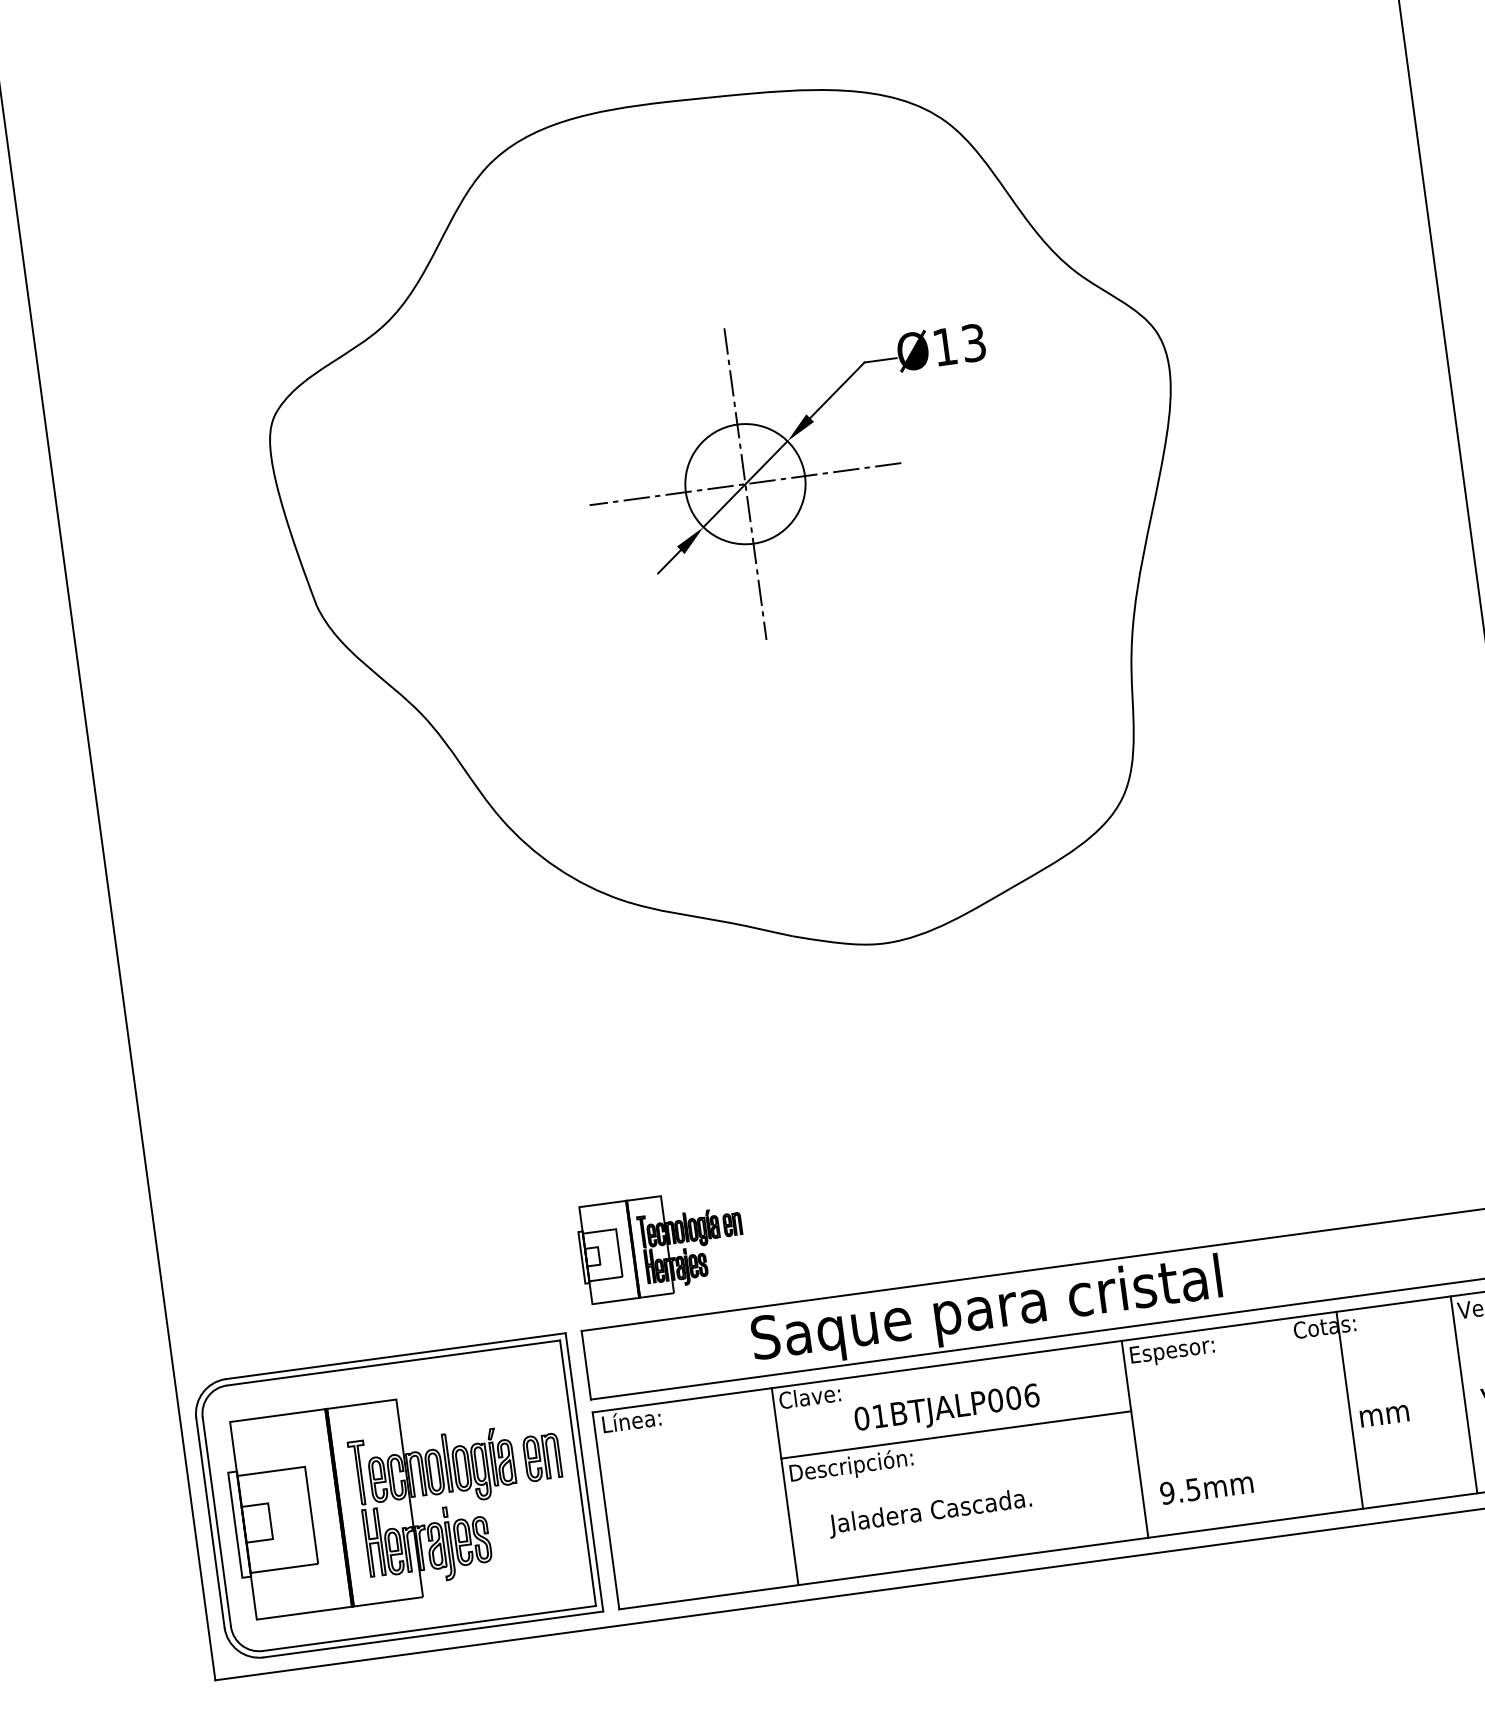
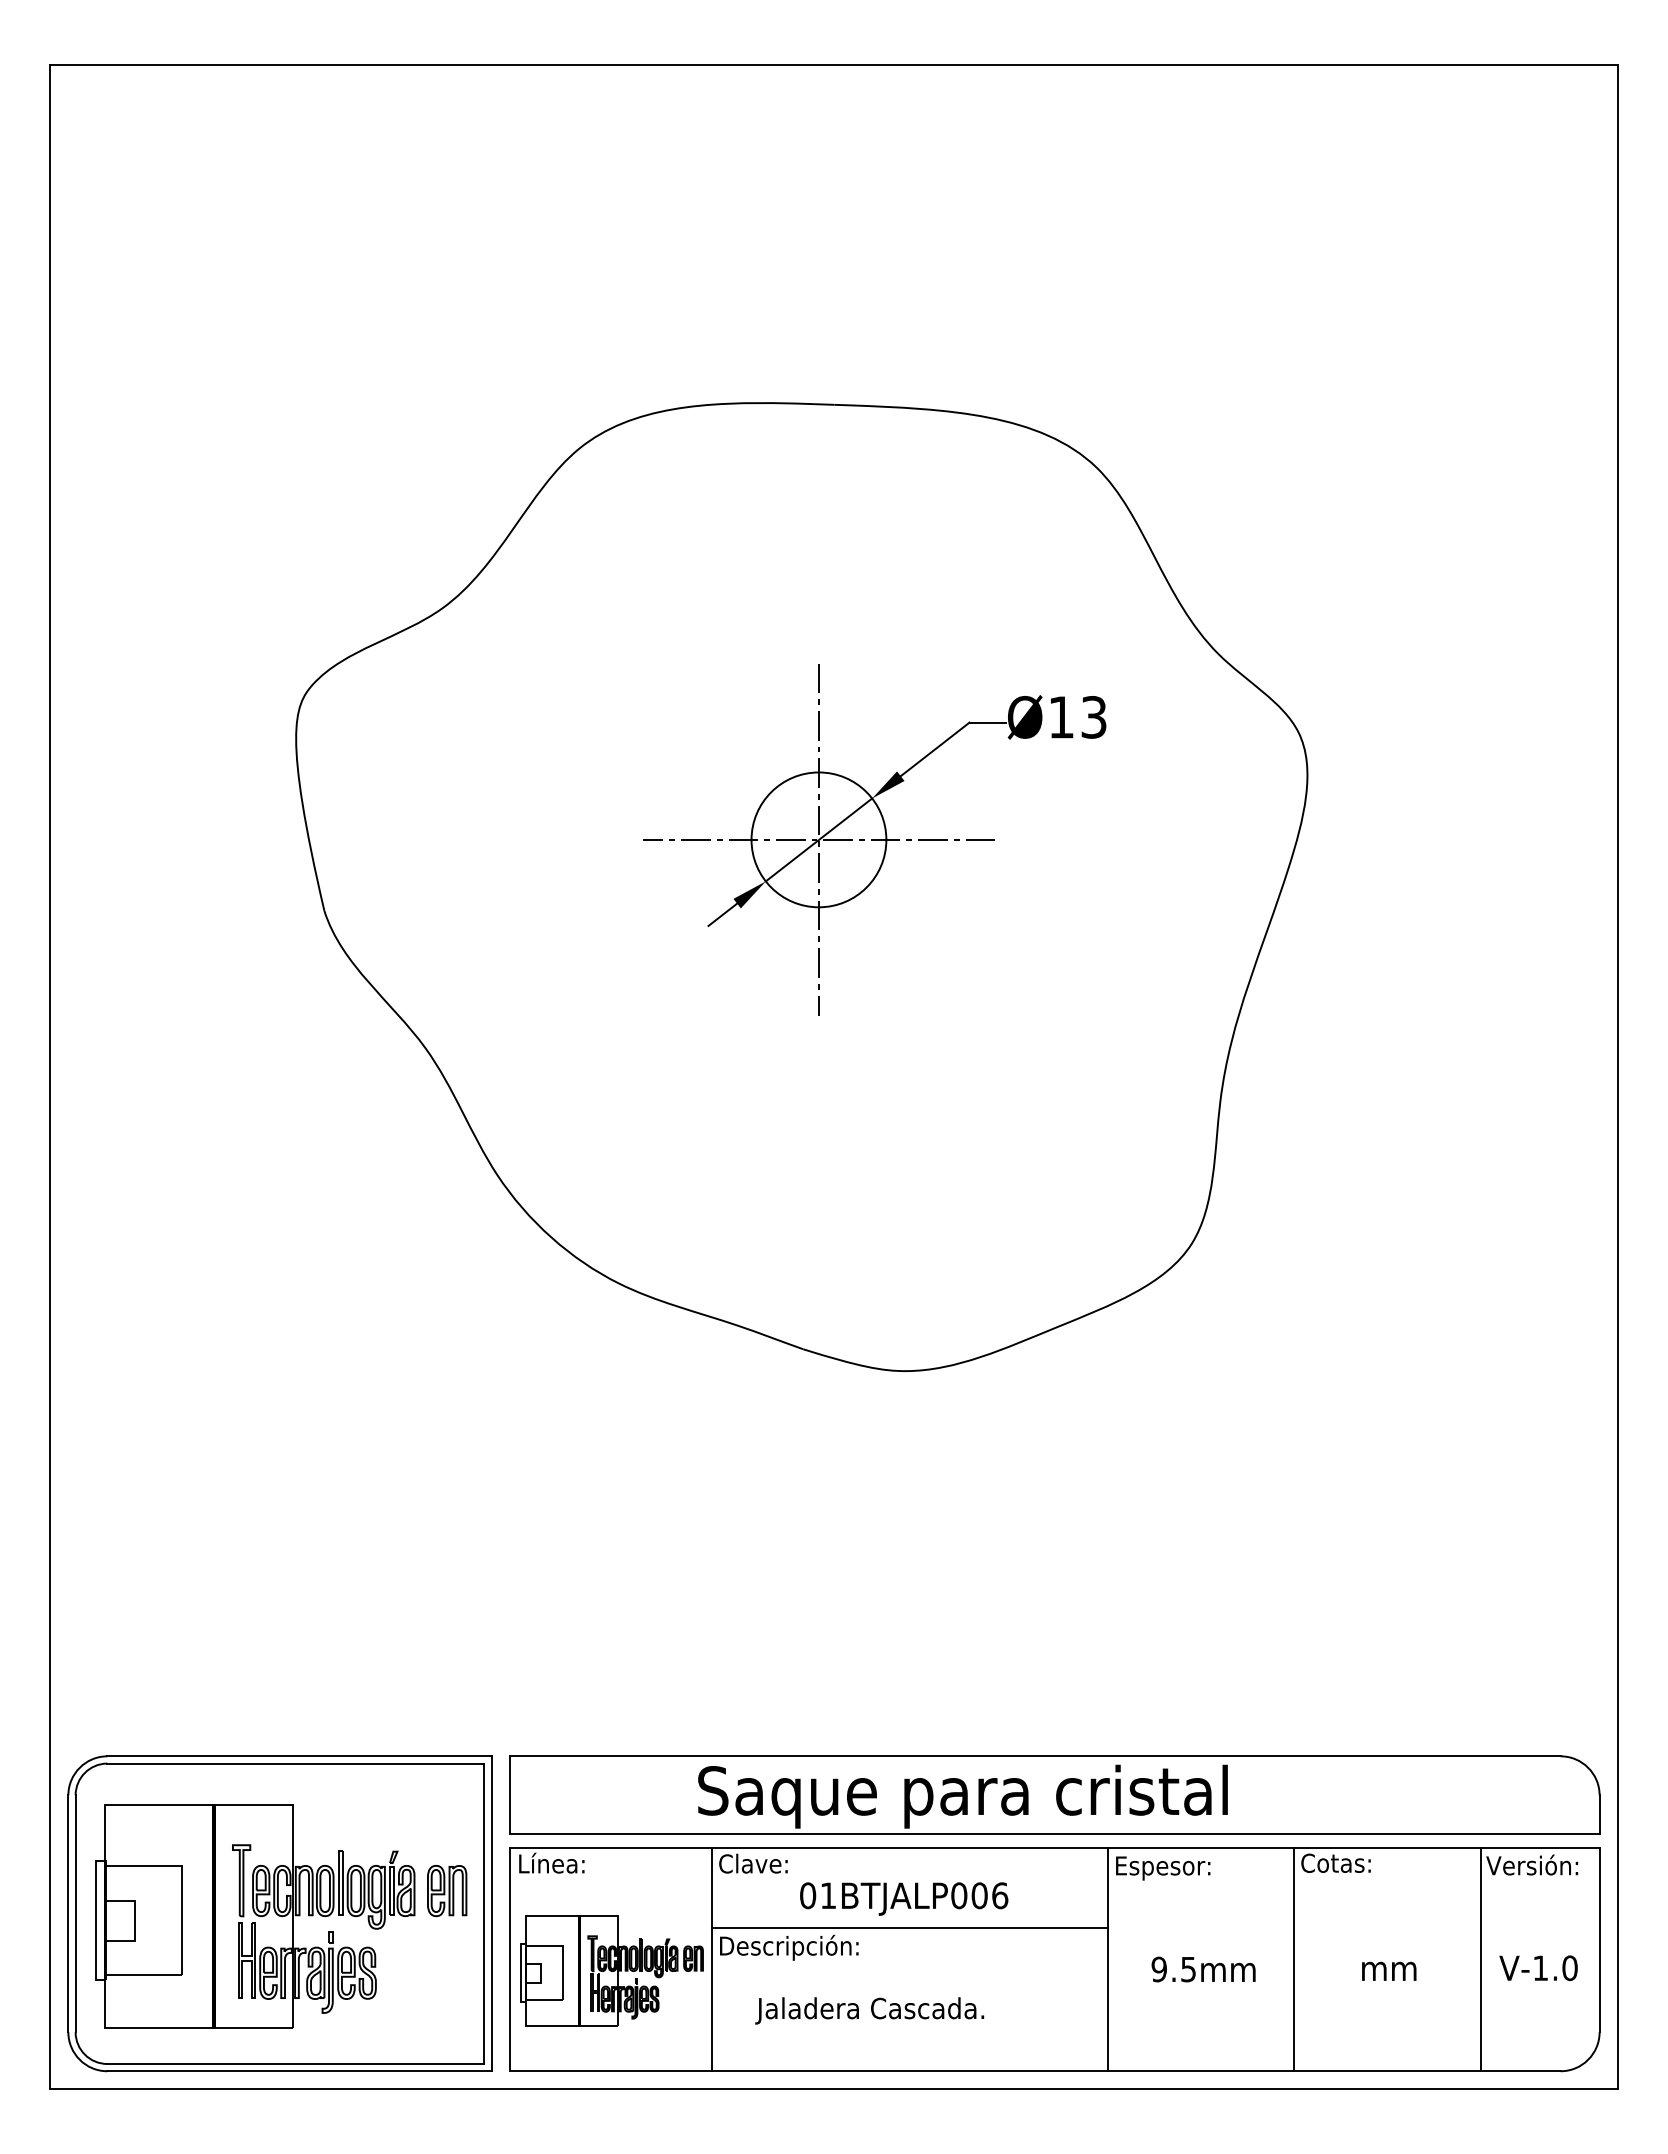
part: (661, 1244) -> (611, 1970), moved
line: (1349, 1410) -> (1294, 1959), moved
text: (1206, 1487) -> (1203, 1969), moved

